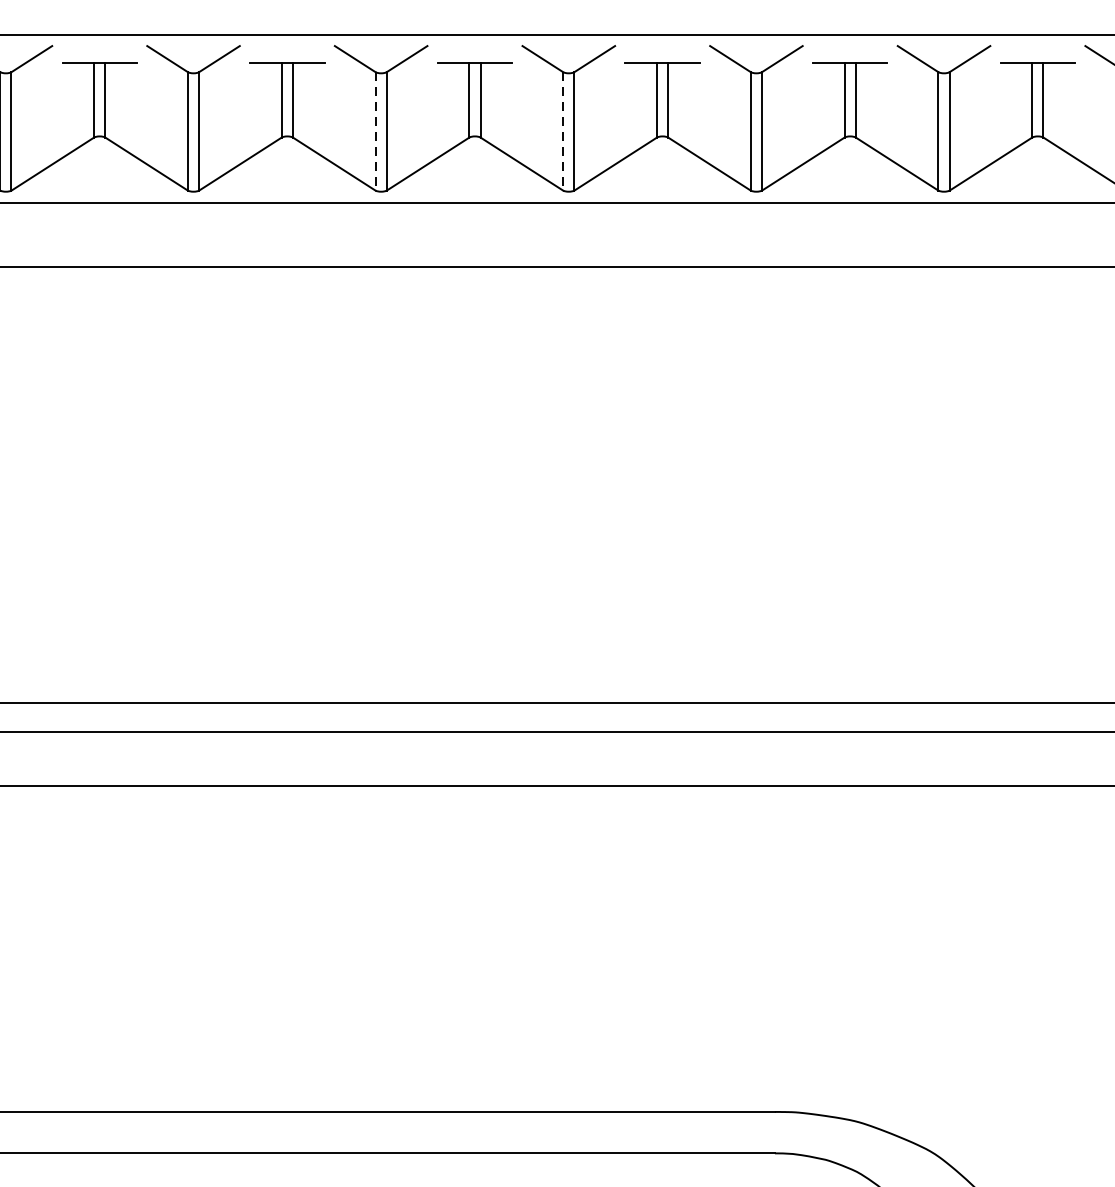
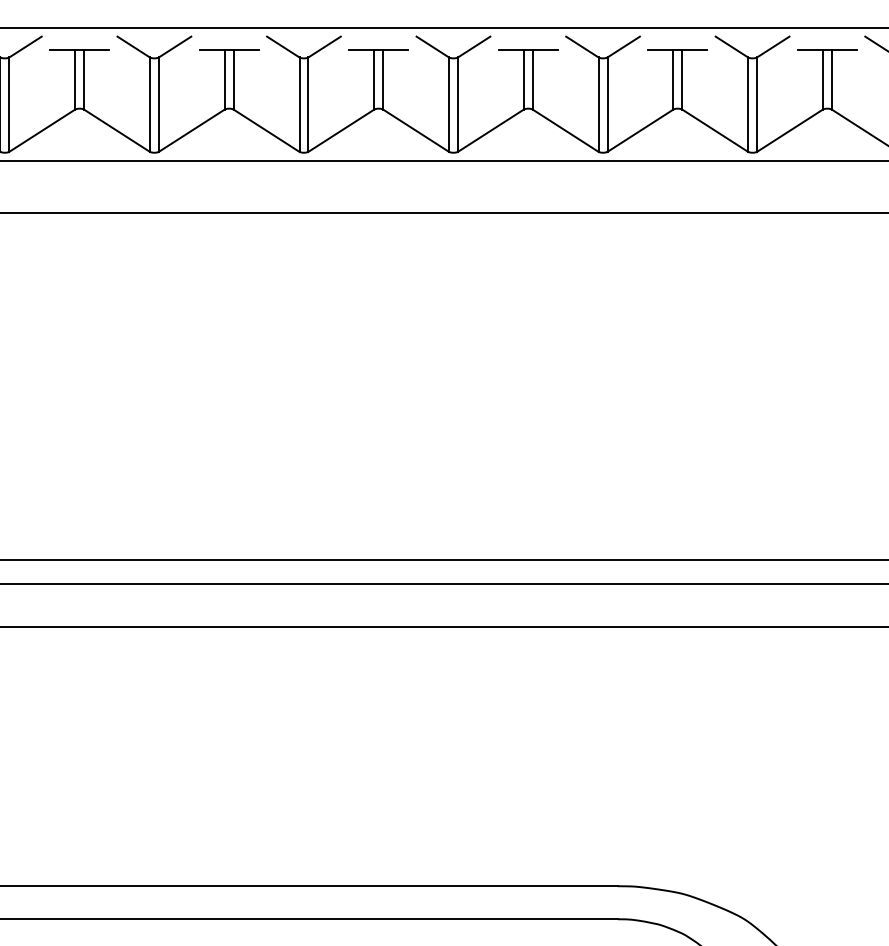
line: (375, 132) -> (299, 105), dashed -> solid
line: (563, 132) -> (449, 105), dashed -> solid

